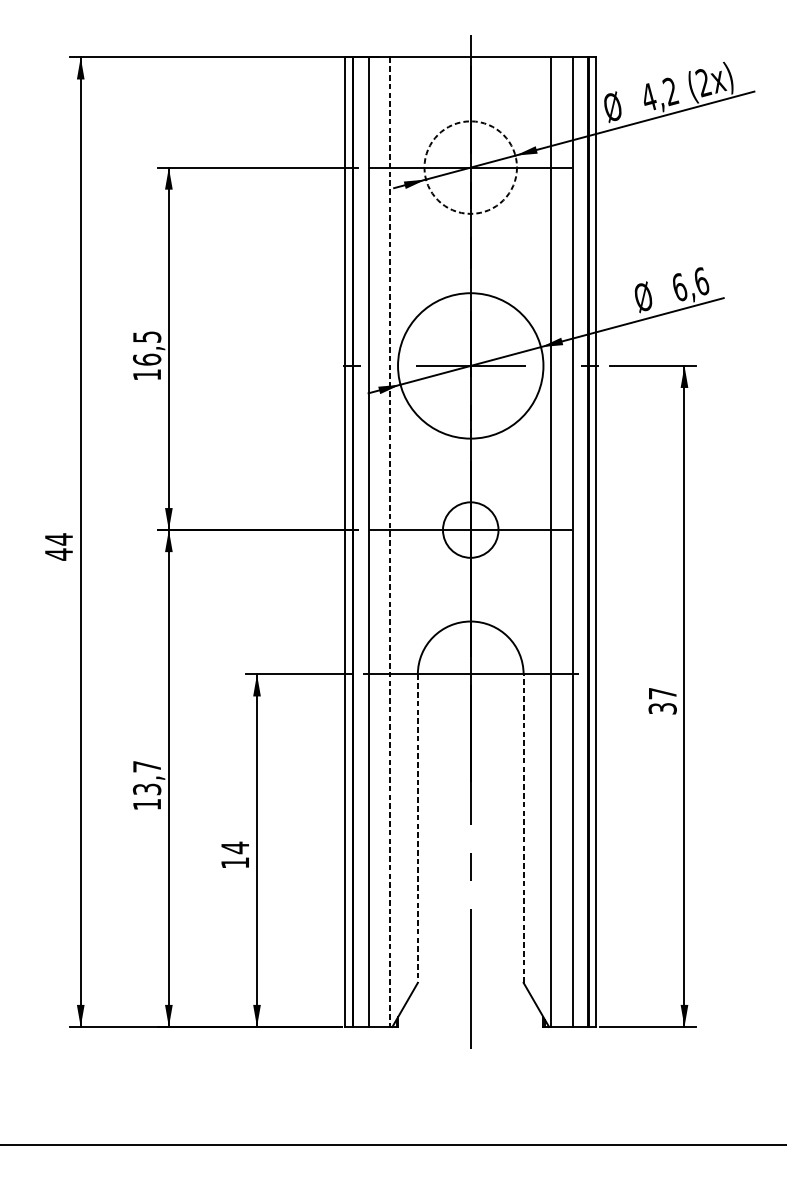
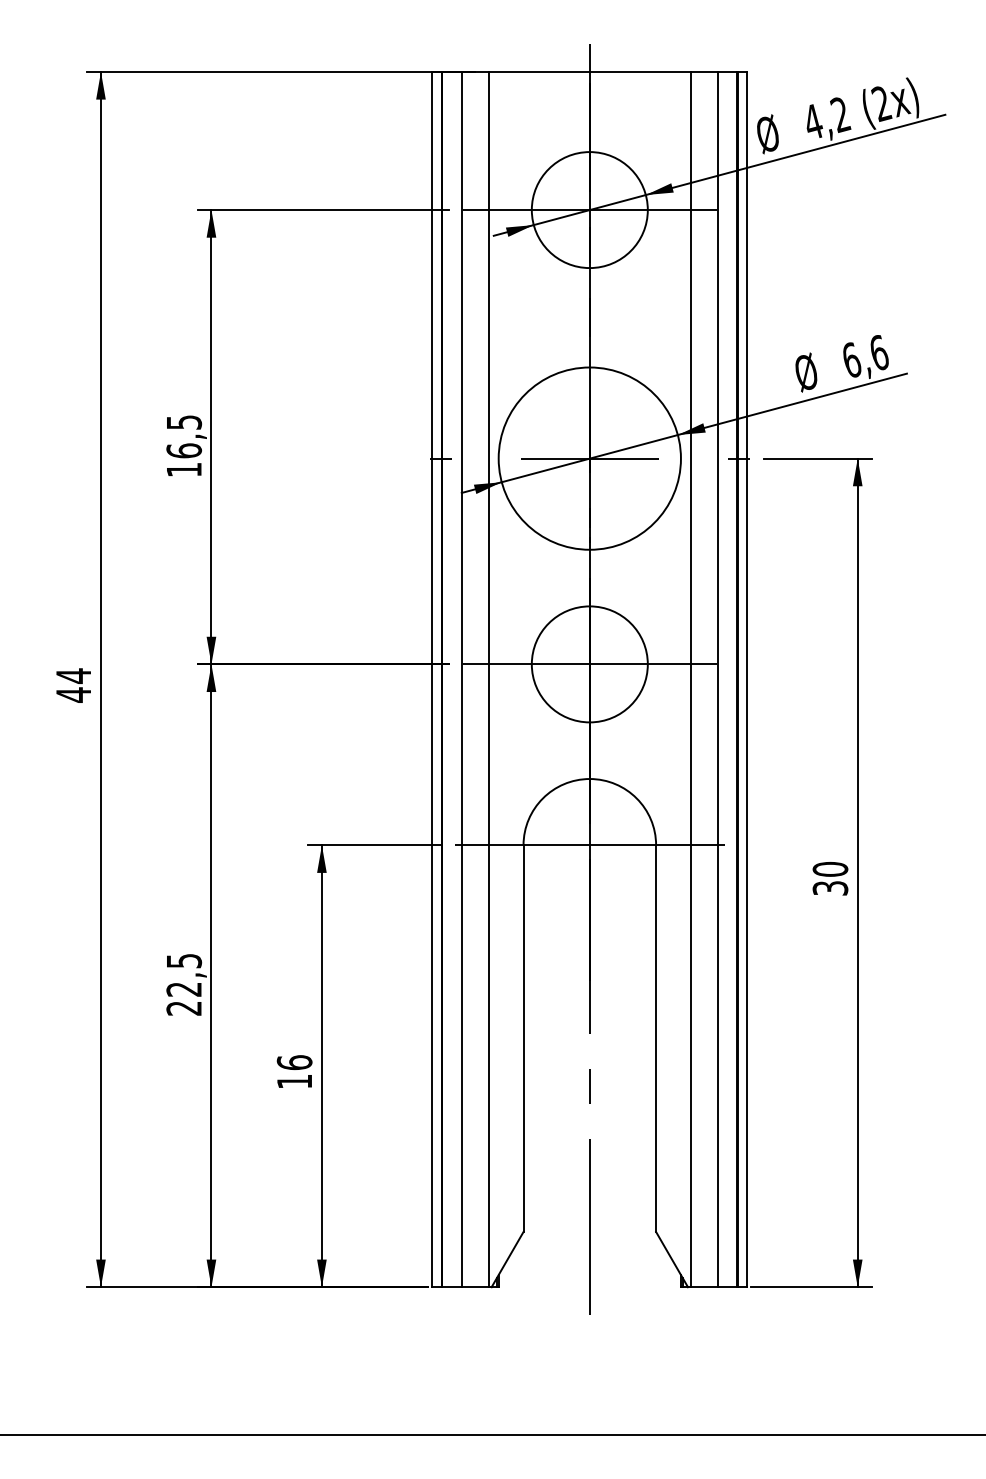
circle: (470, 167) -> (589, 210), dashed -> solid
circle: (470, 530) -> (589, 664), size x1.67
line: (390, 542) -> (489, 679), dashed -> solid
text: (662, 692) -> (830, 868), 37 -> 30
text: (147, 785) -> (184, 984), 13,7 -> 22,5
line: (523, 828) -> (656, 1038), dashed -> solid
line: (417, 829) -> (523, 1039), dashed -> solid
text: (235, 847) -> (294, 1062), 14 -> 16

